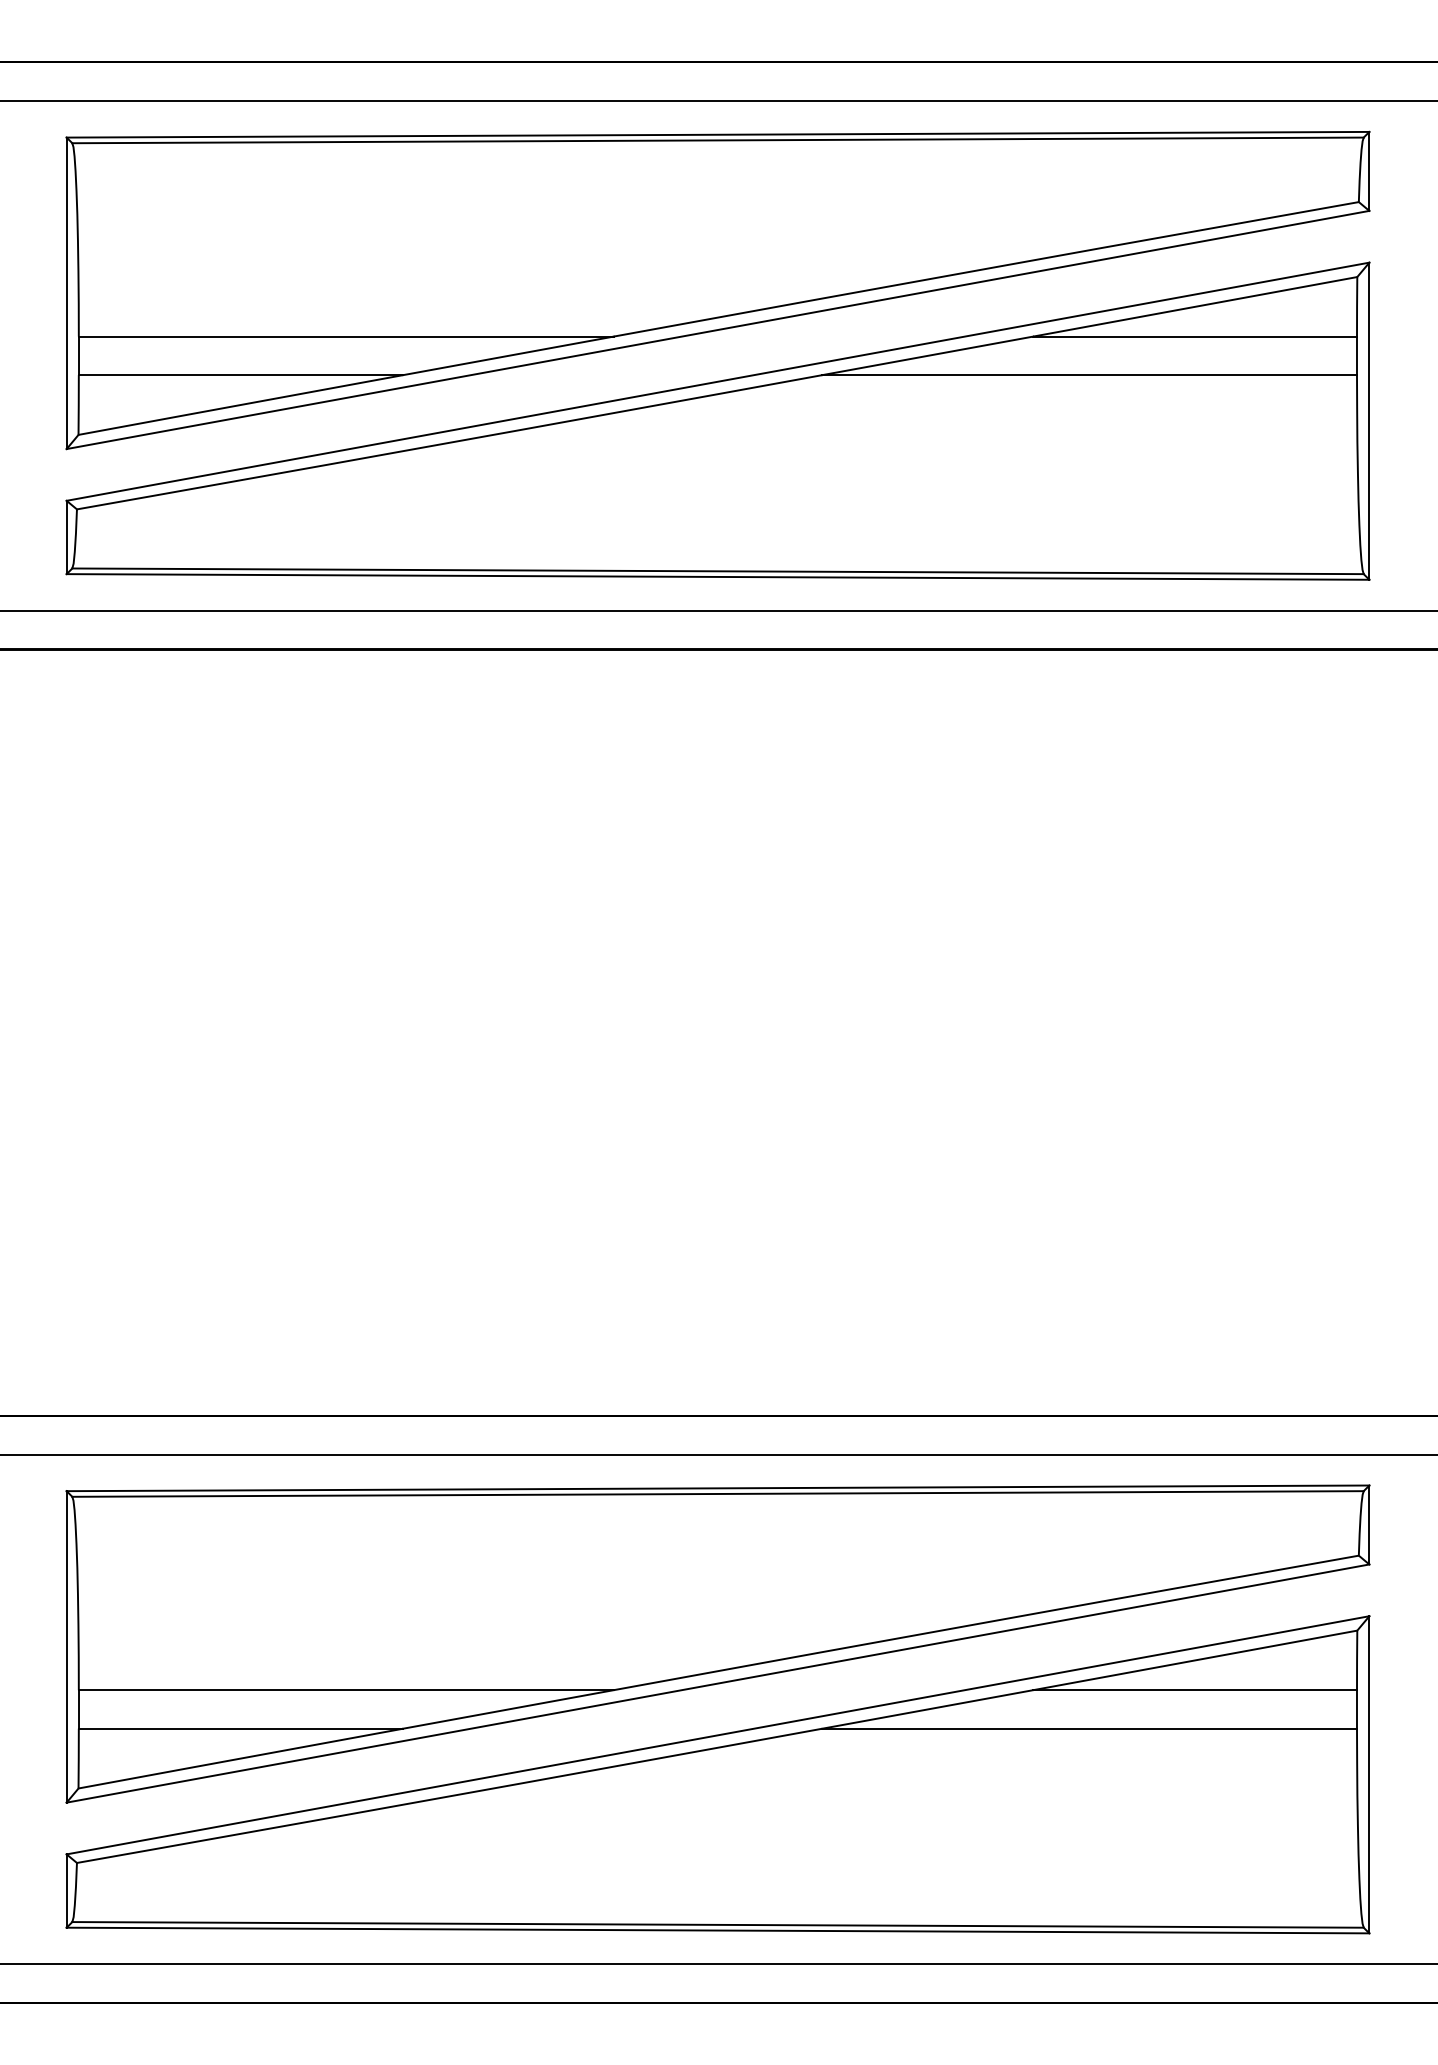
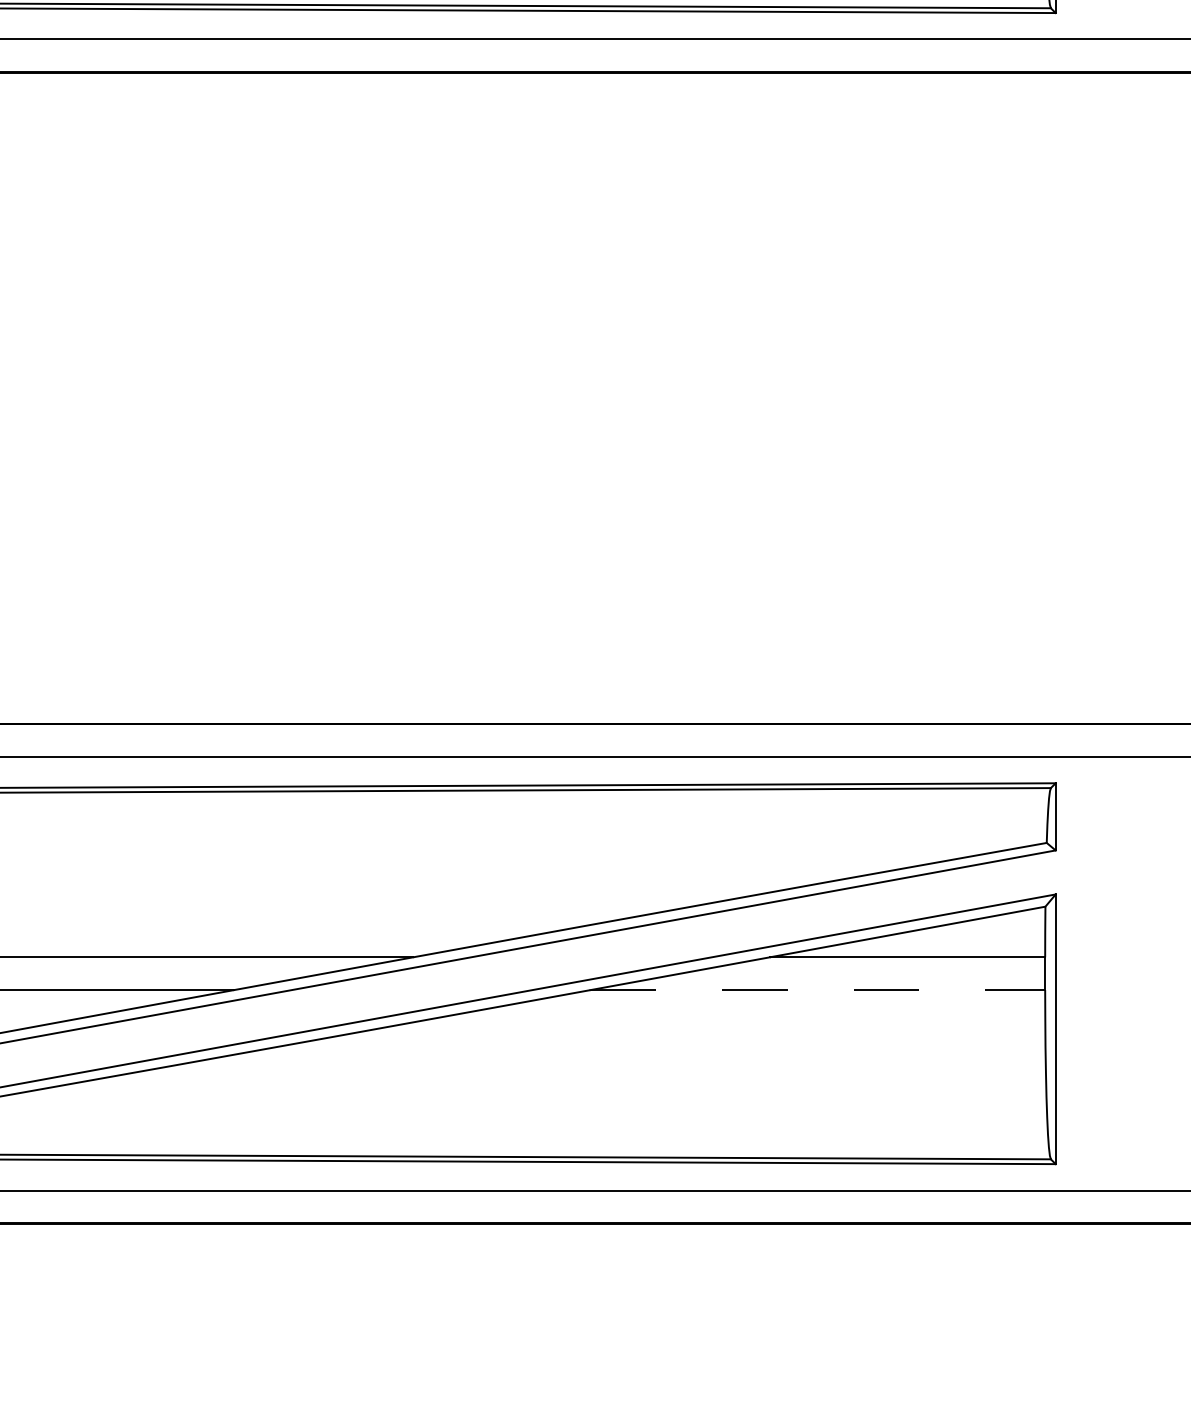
line: (1090, 1728) -> (818, 989), solid -> dashed

